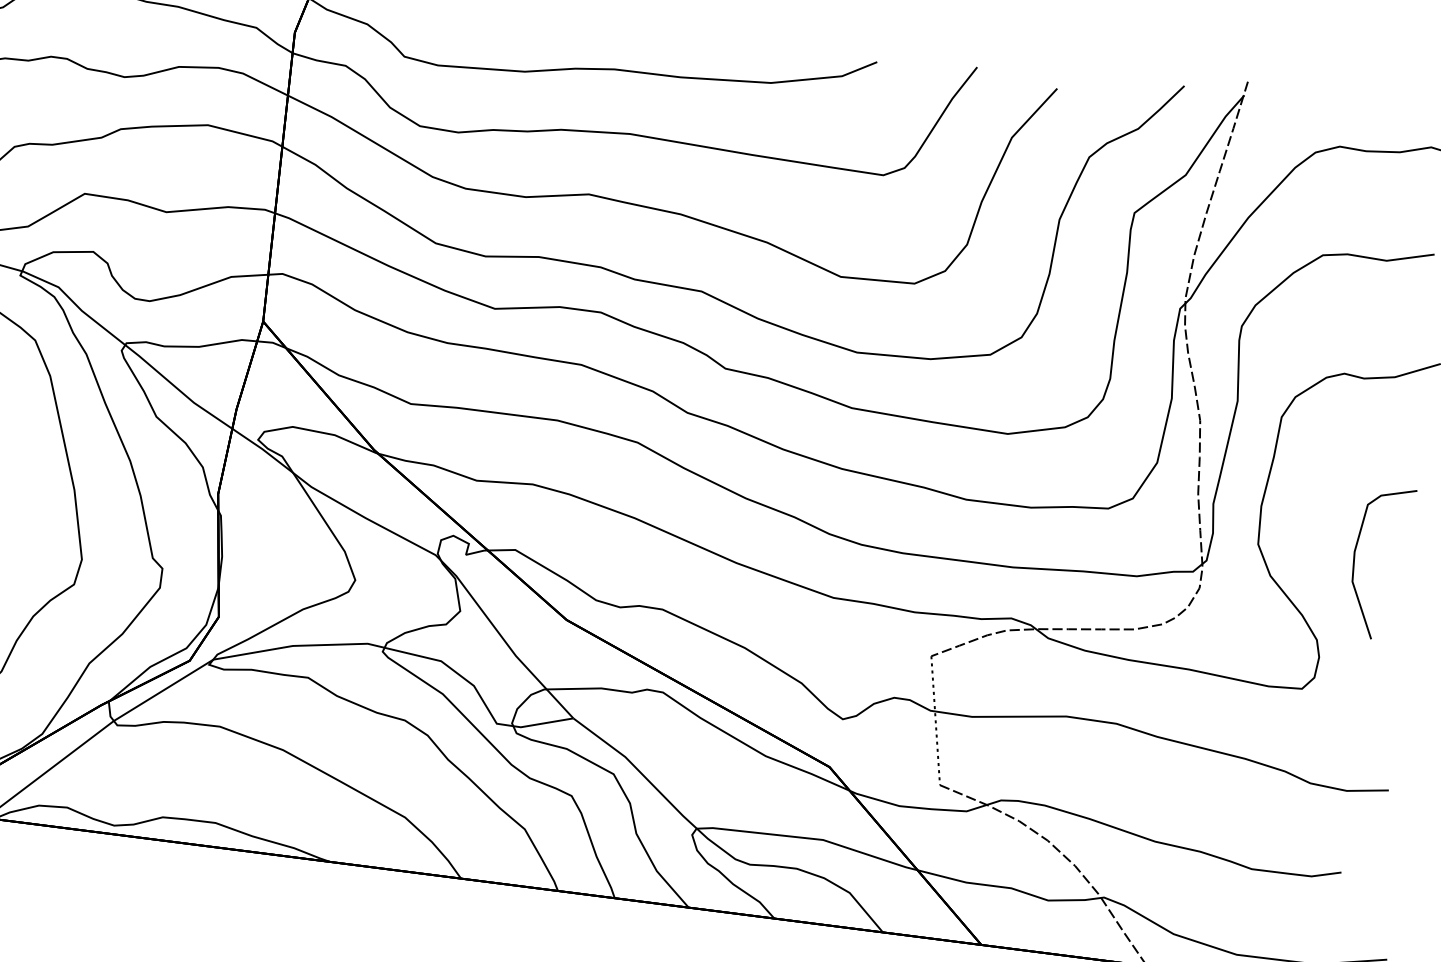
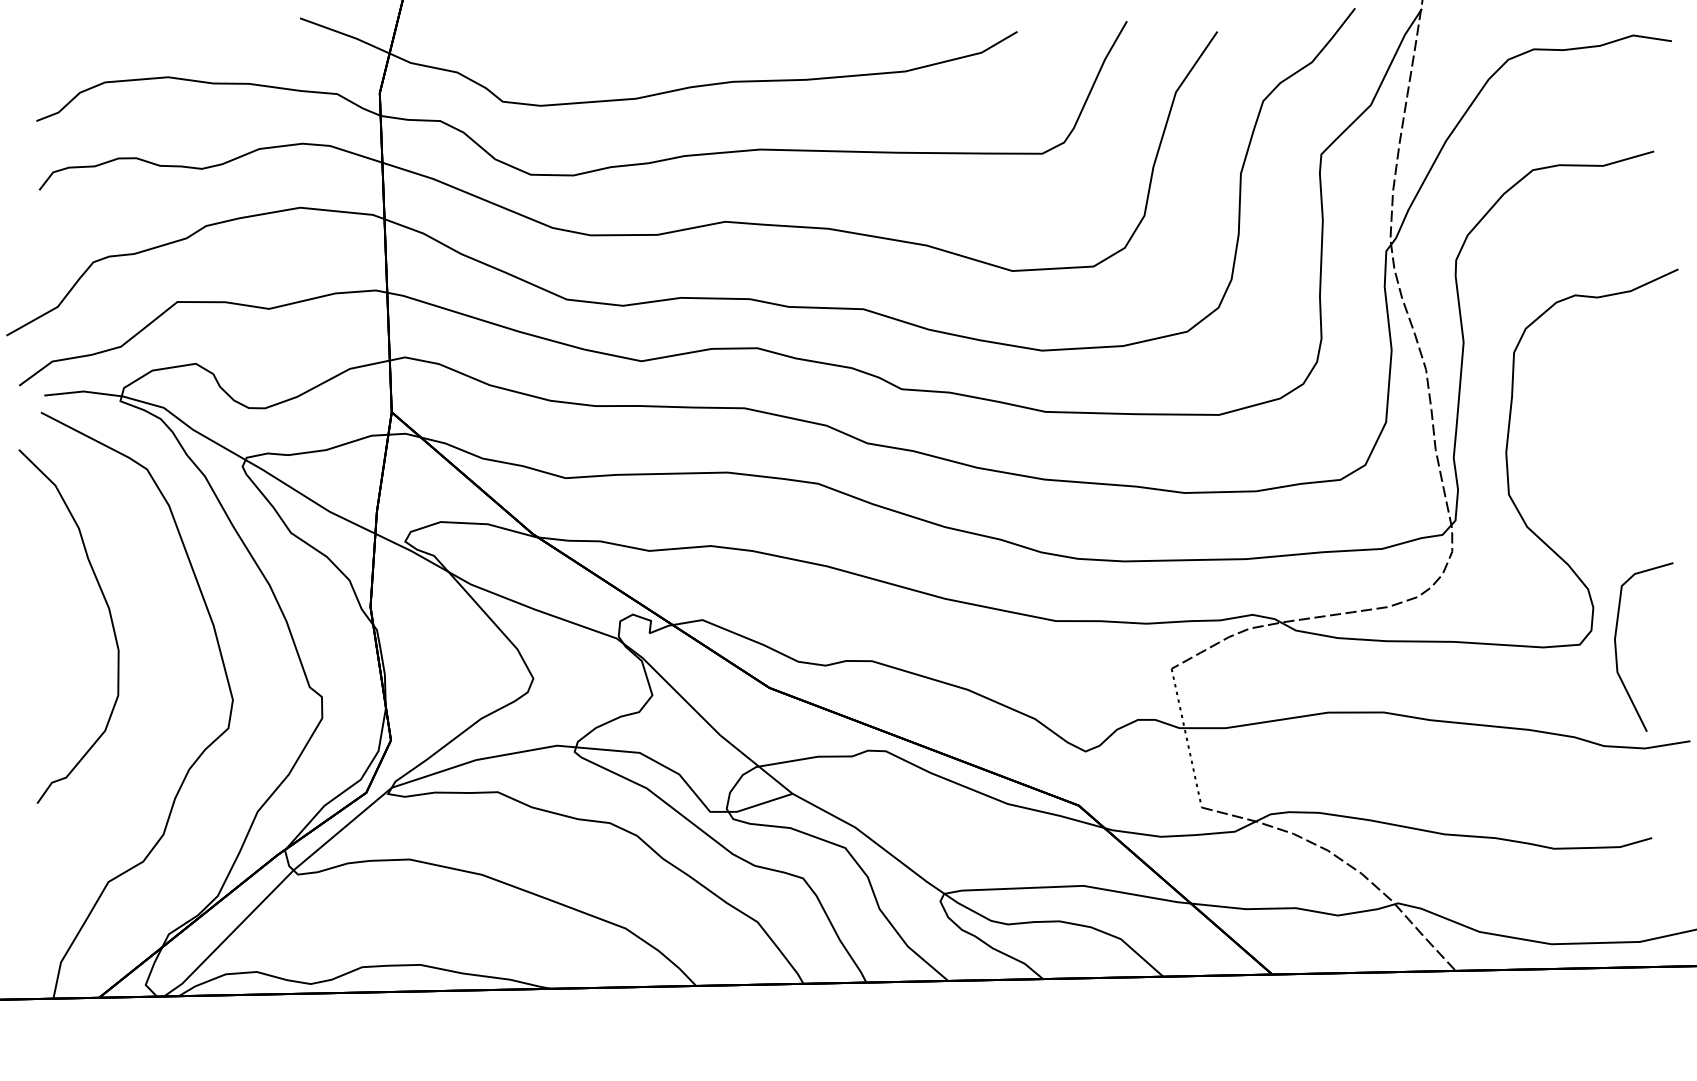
curve: (1355, 558) -> (1616, 646), moved

